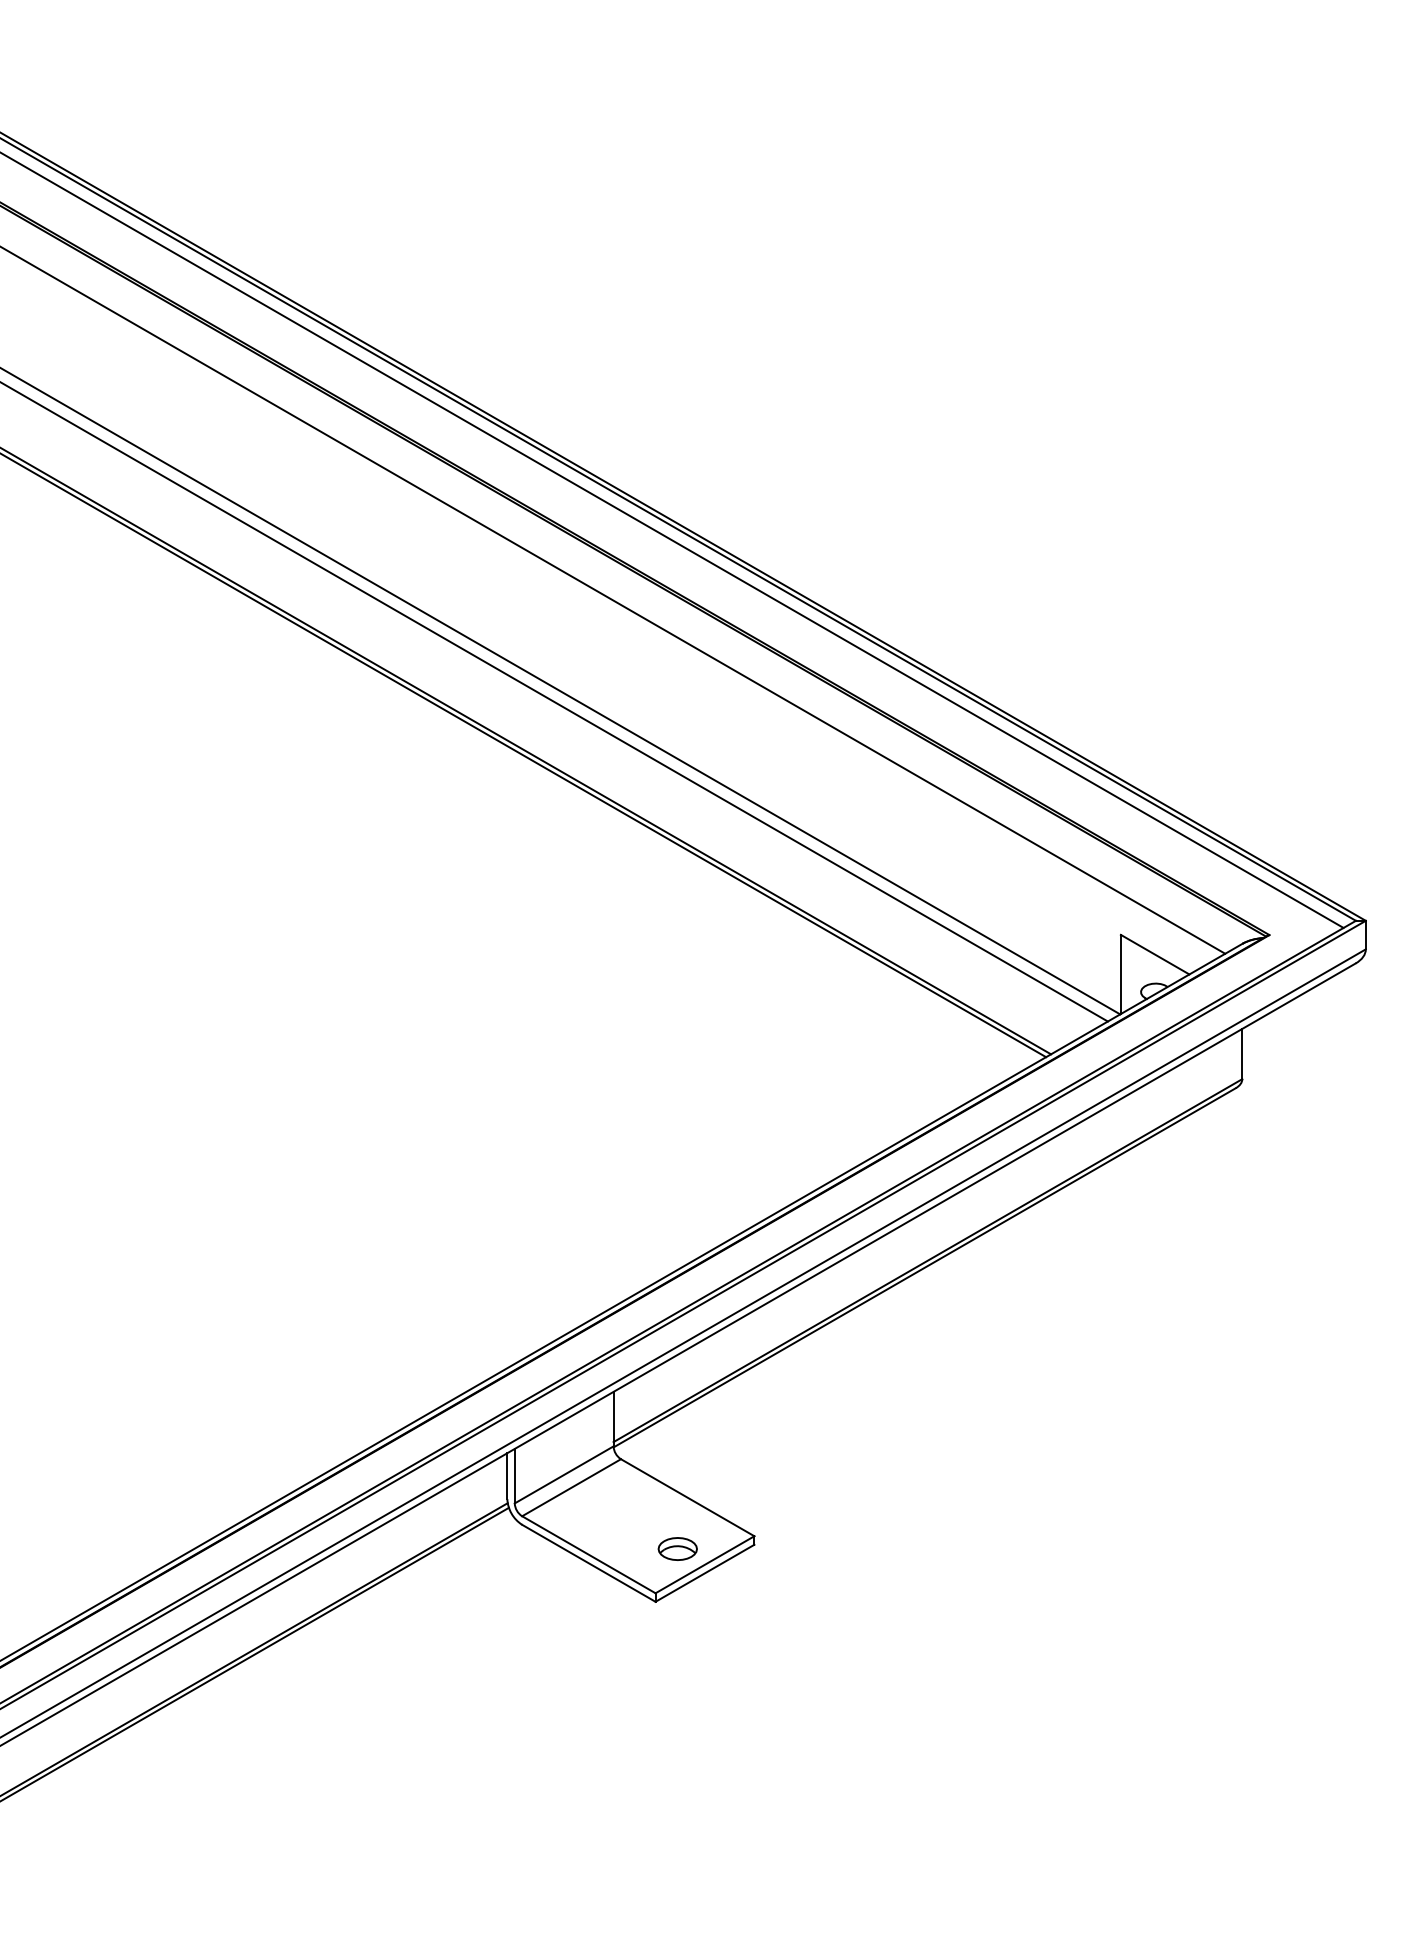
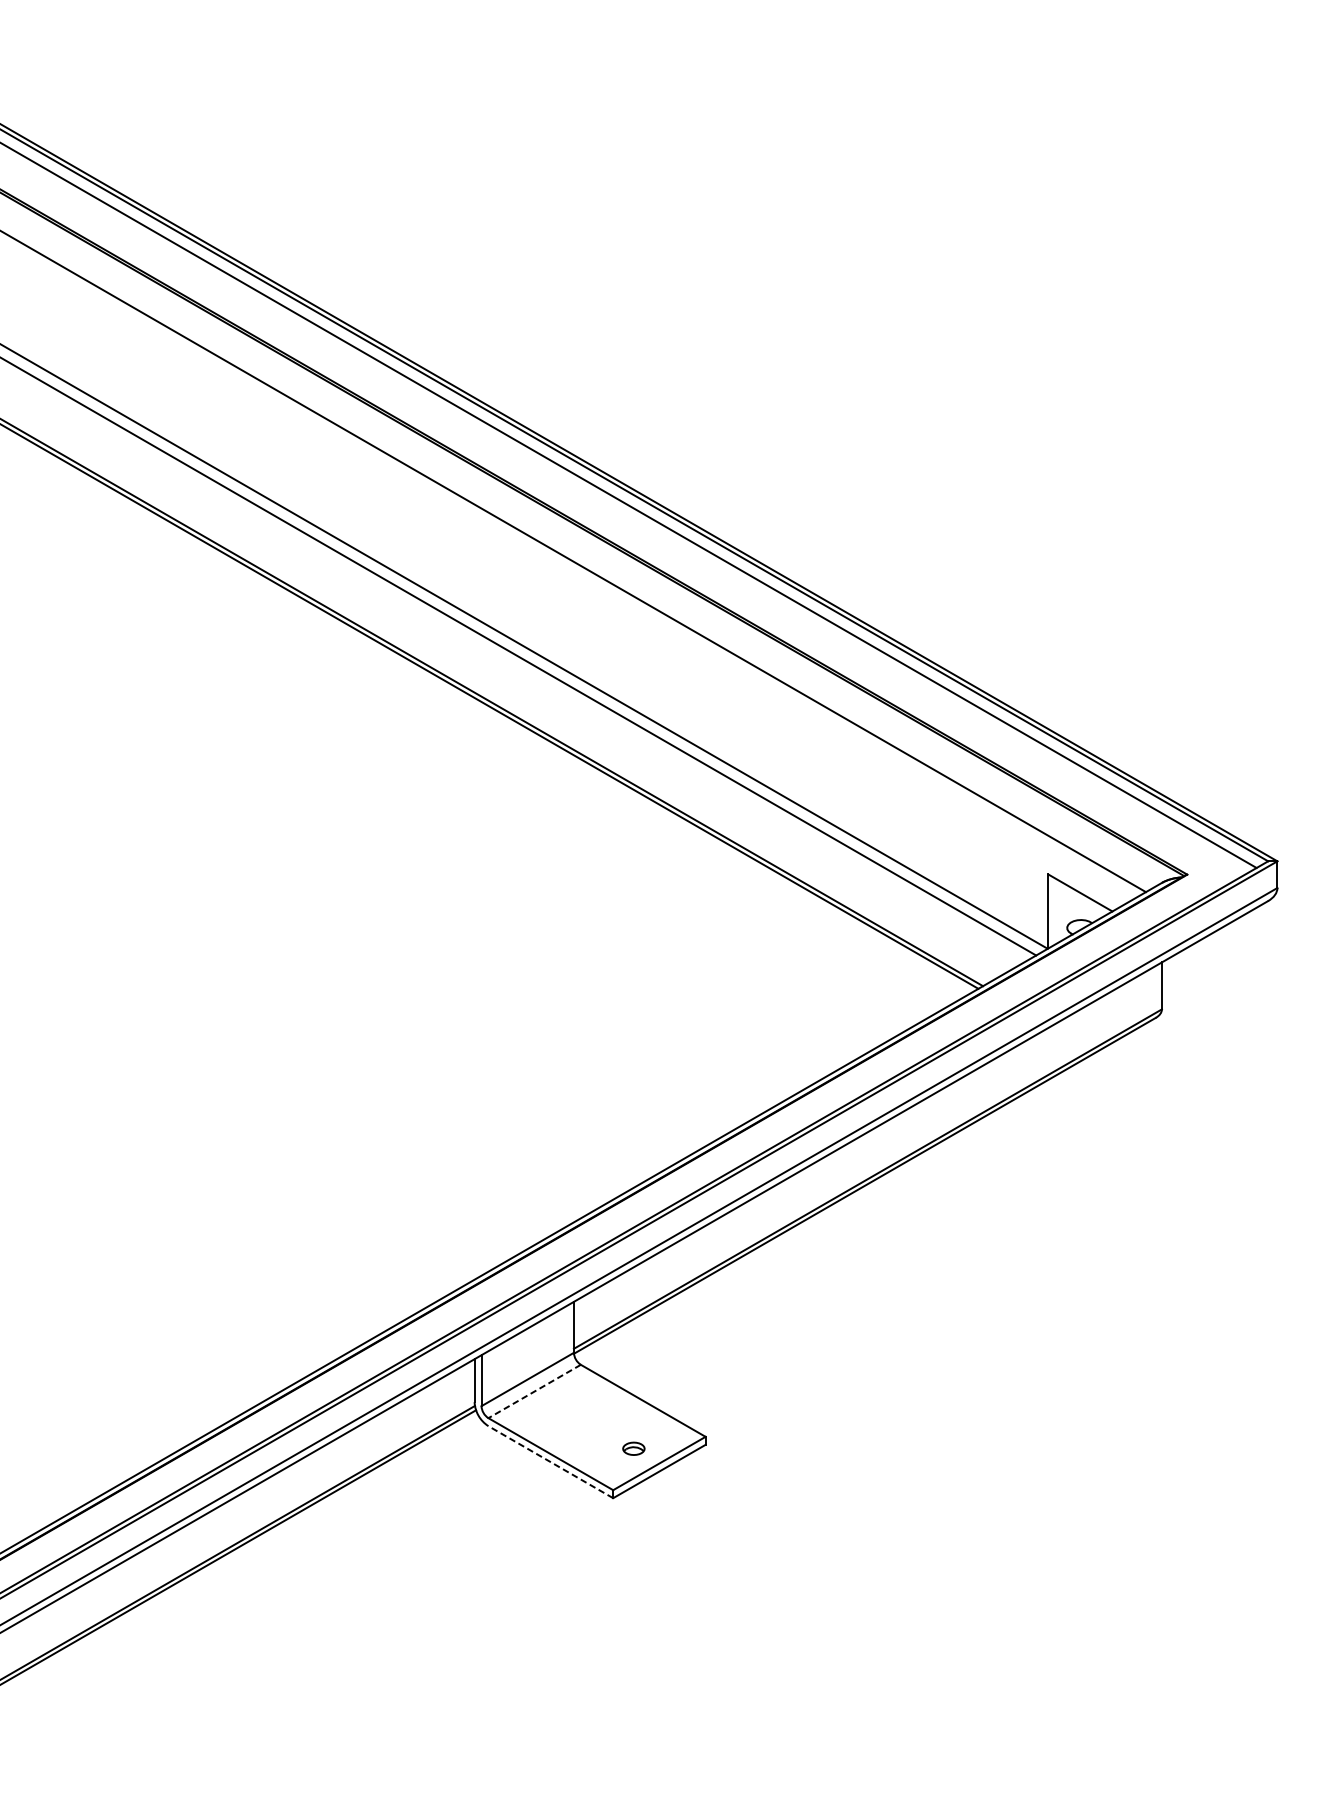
line: (571, 1487) -> (534, 1391), solid -> dashed
part: (677, 1548) -> (633, 1448), size x0.6
line: (588, 1563) -> (550, 1462), solid -> dashed

